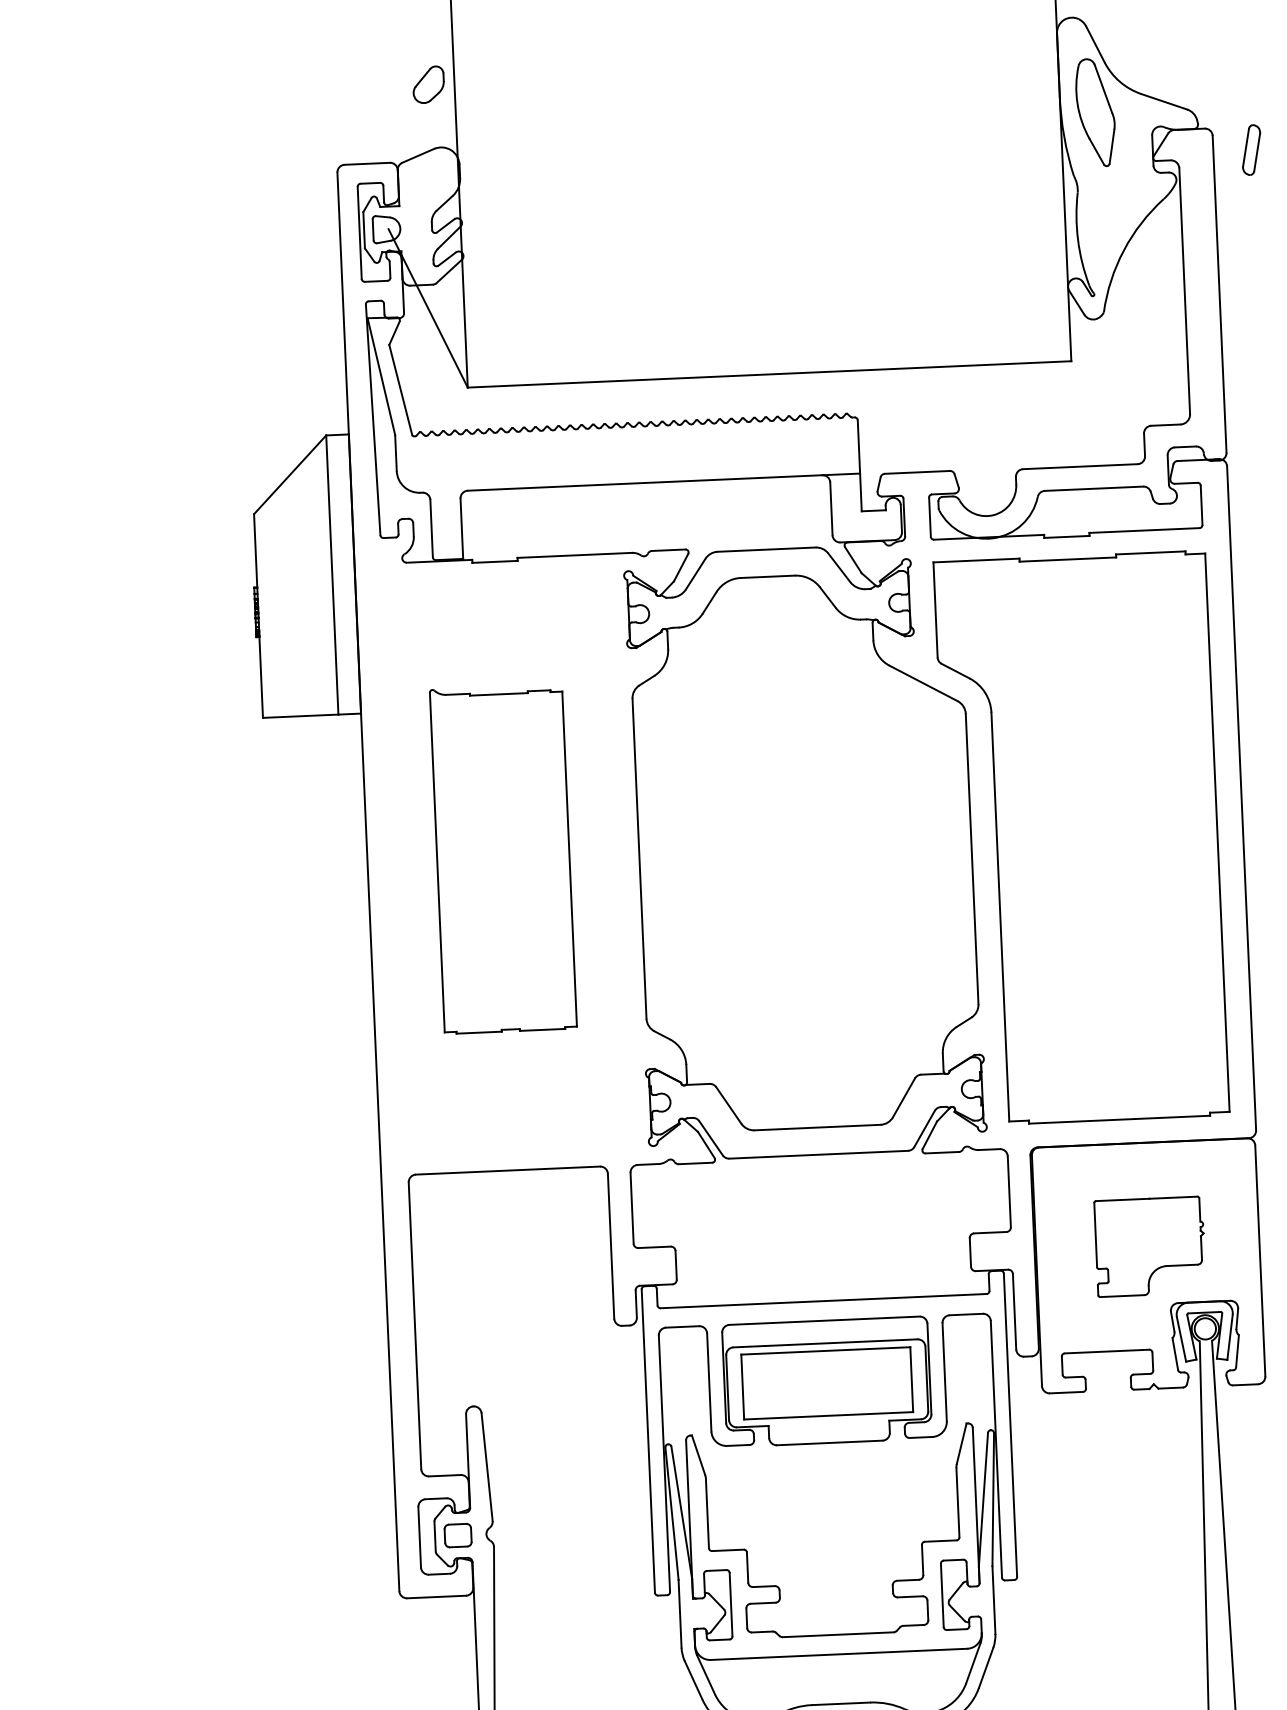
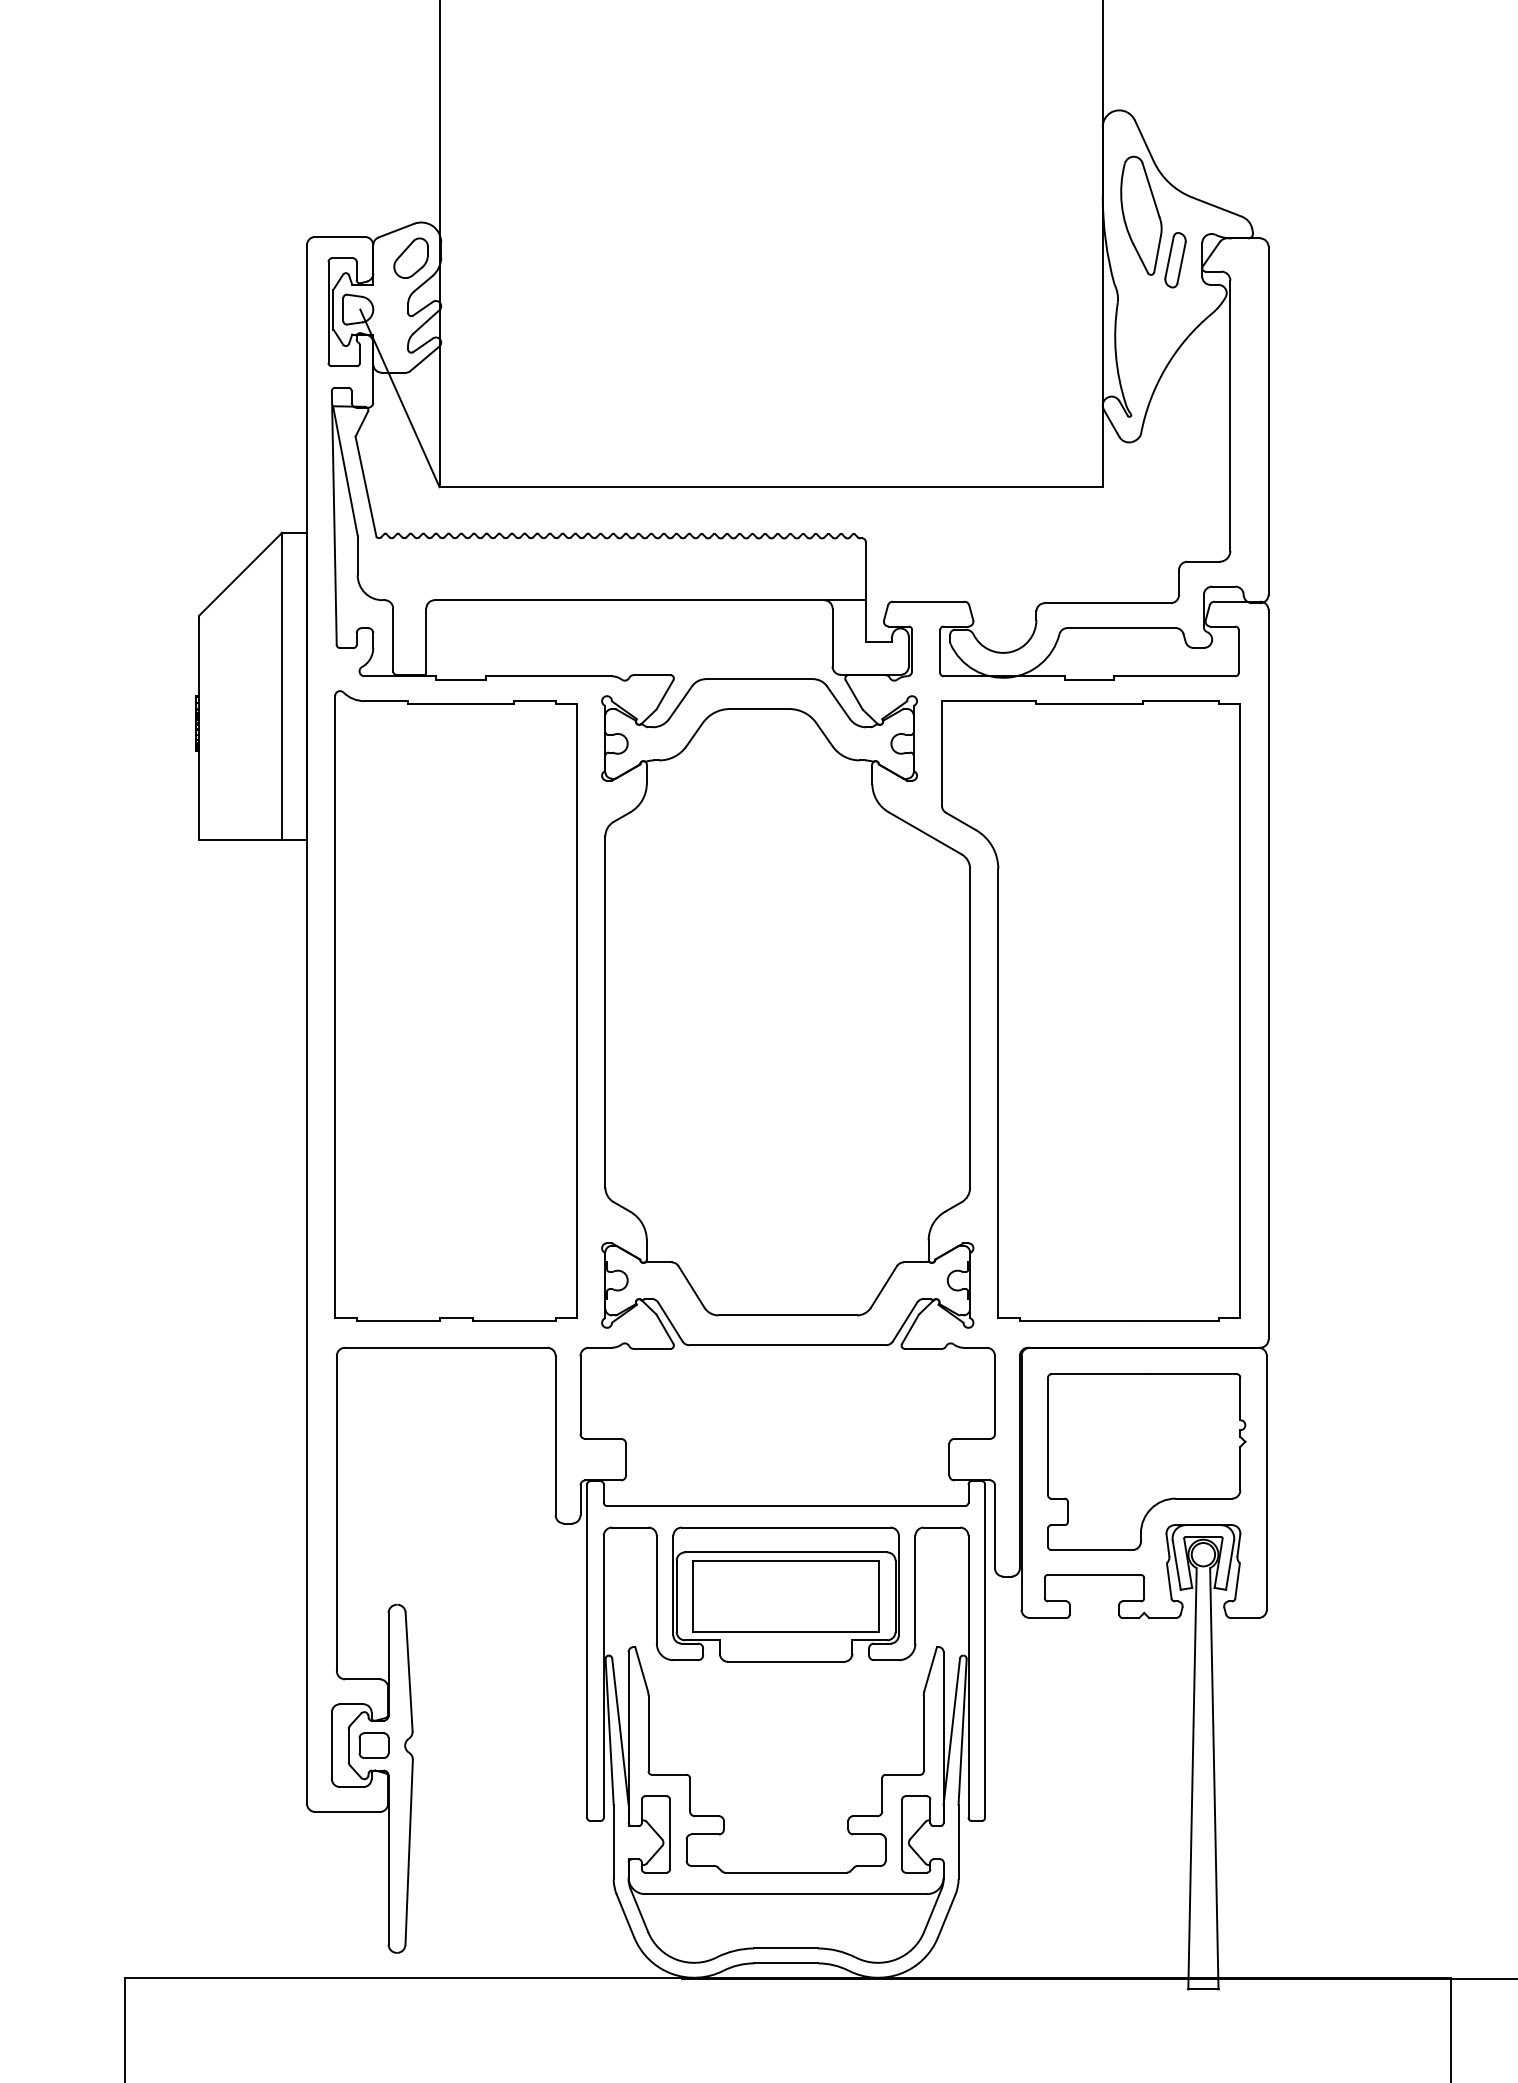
part: (427, 84) -> (410, 257), moved
part: (1251, 150) -> (1175, 260), moved
part: (502, 858) -> (455, 1005), size x1.67
part: (1149, 1246) -> (1146, 1461), size x1.67

